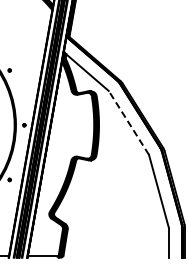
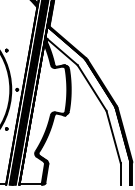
line: (128, 122) -> (91, 87), dashed -> solid

